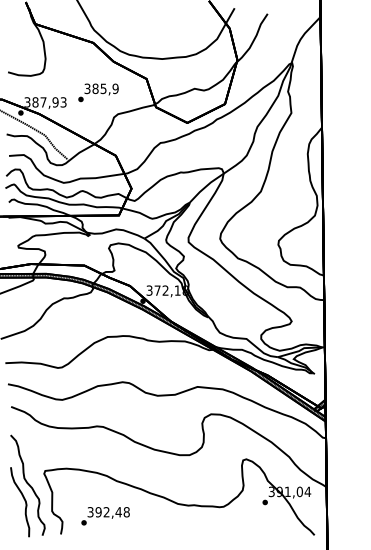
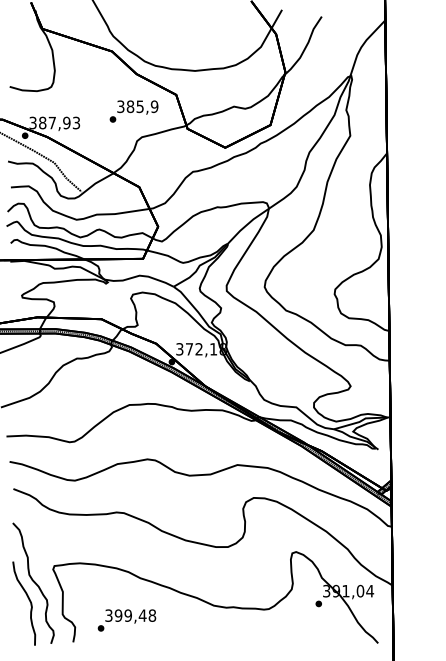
text: (98, 92) -> (134, 111), moved
text: (106, 512) -> (128, 615), 392,48 -> 399,48

